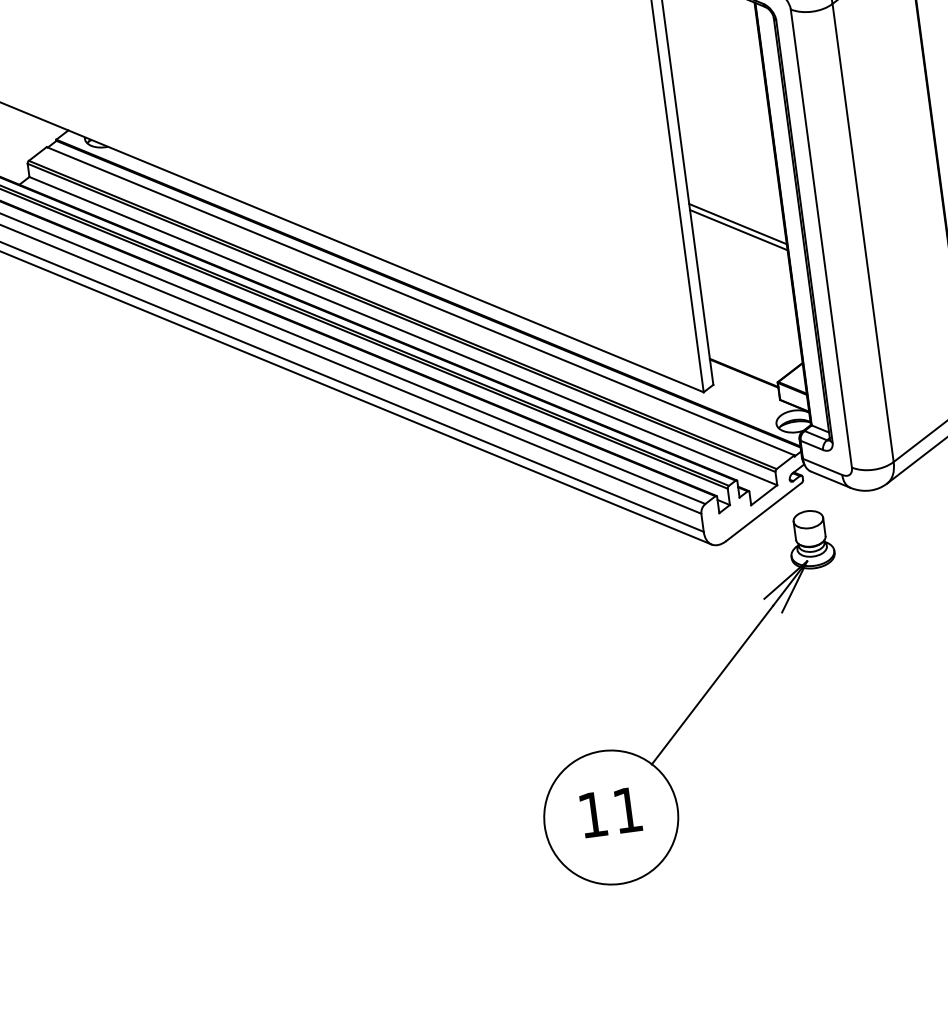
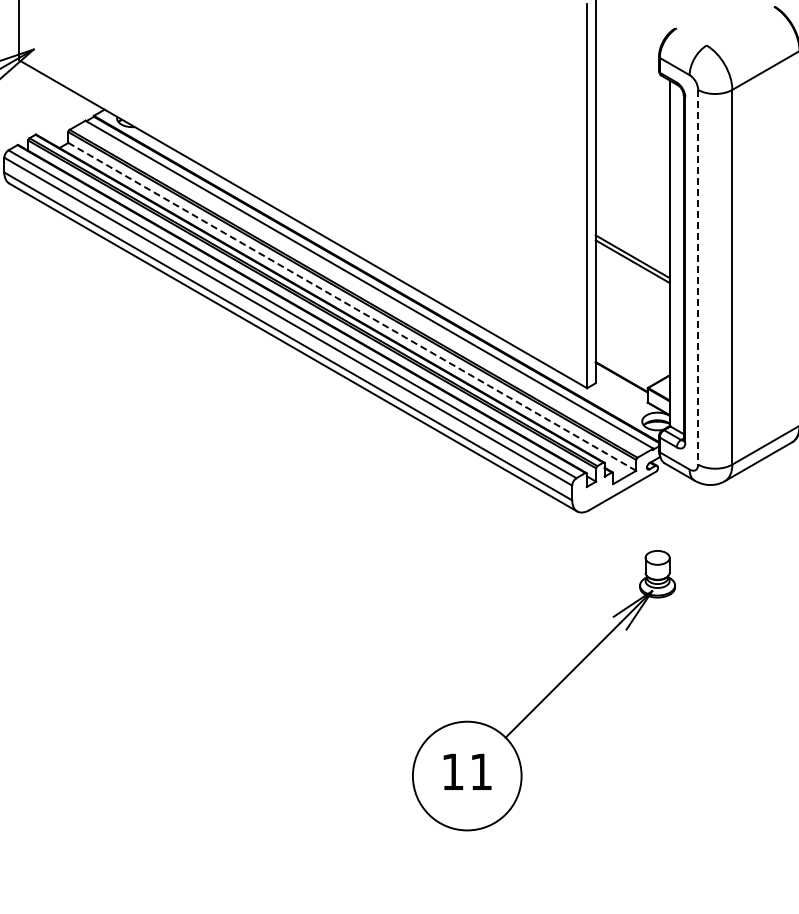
line: (821, 238) -> (698, 277), solid -> dashed
line: (403, 330) -> (352, 306), solid -> dashed
part: (690, 700) -> (543, 690), moved

